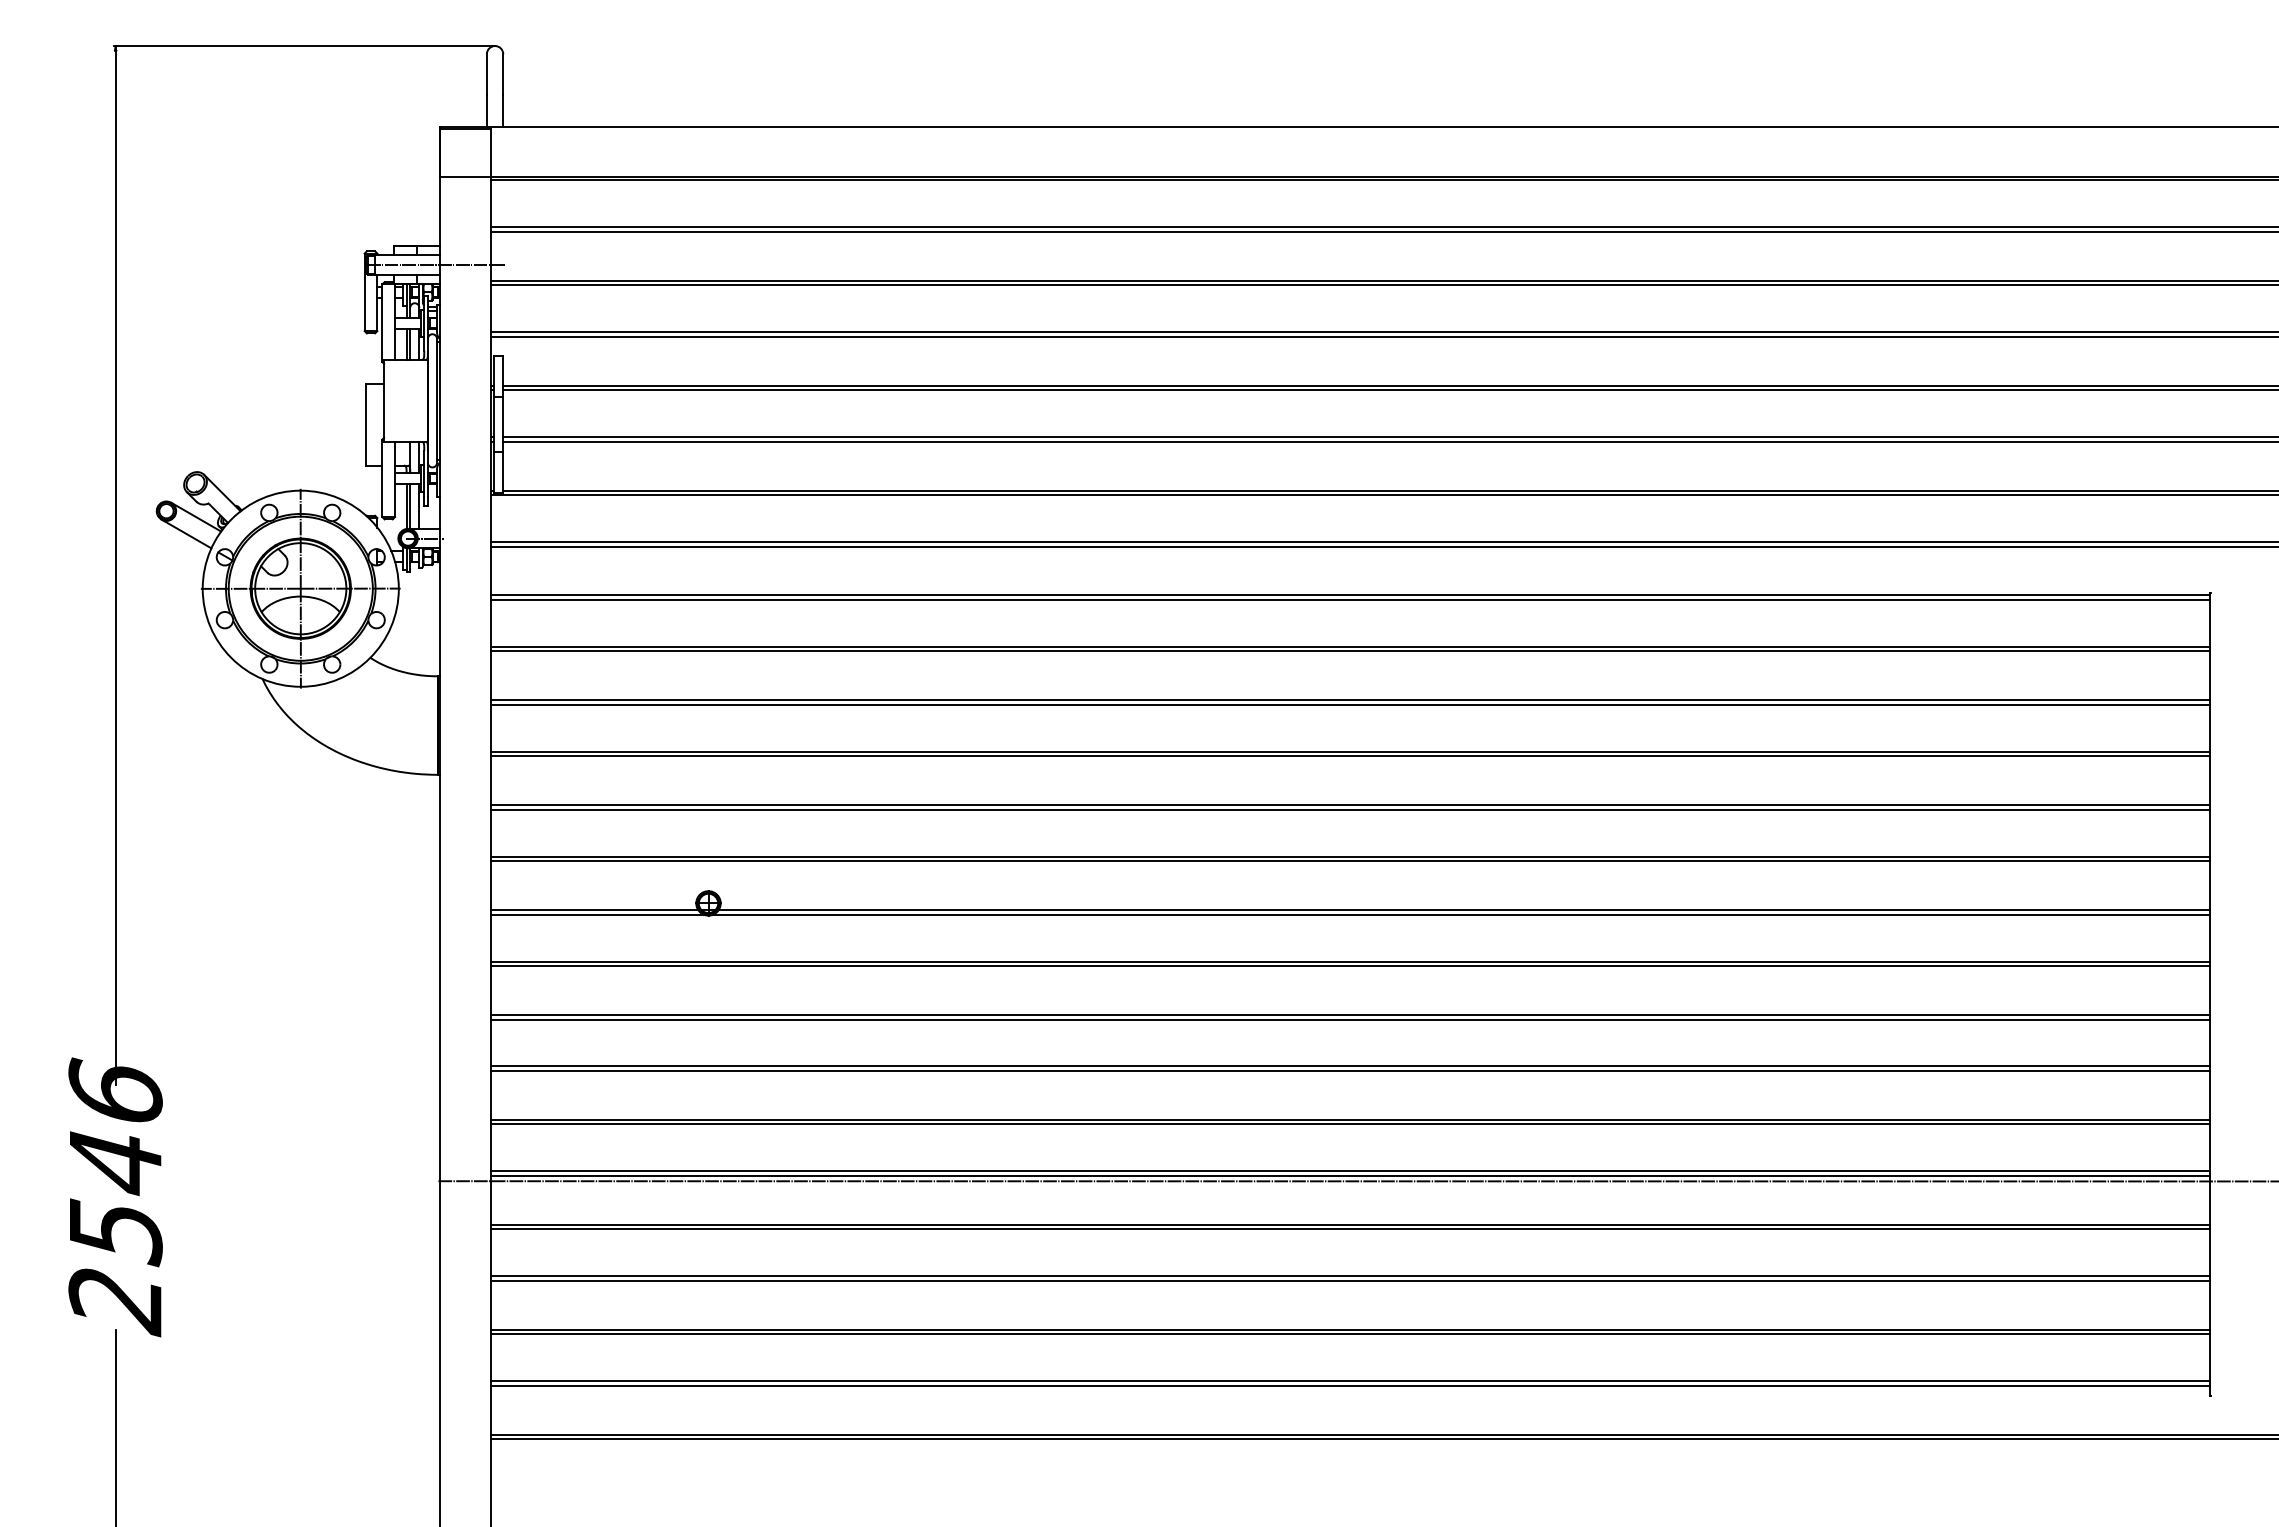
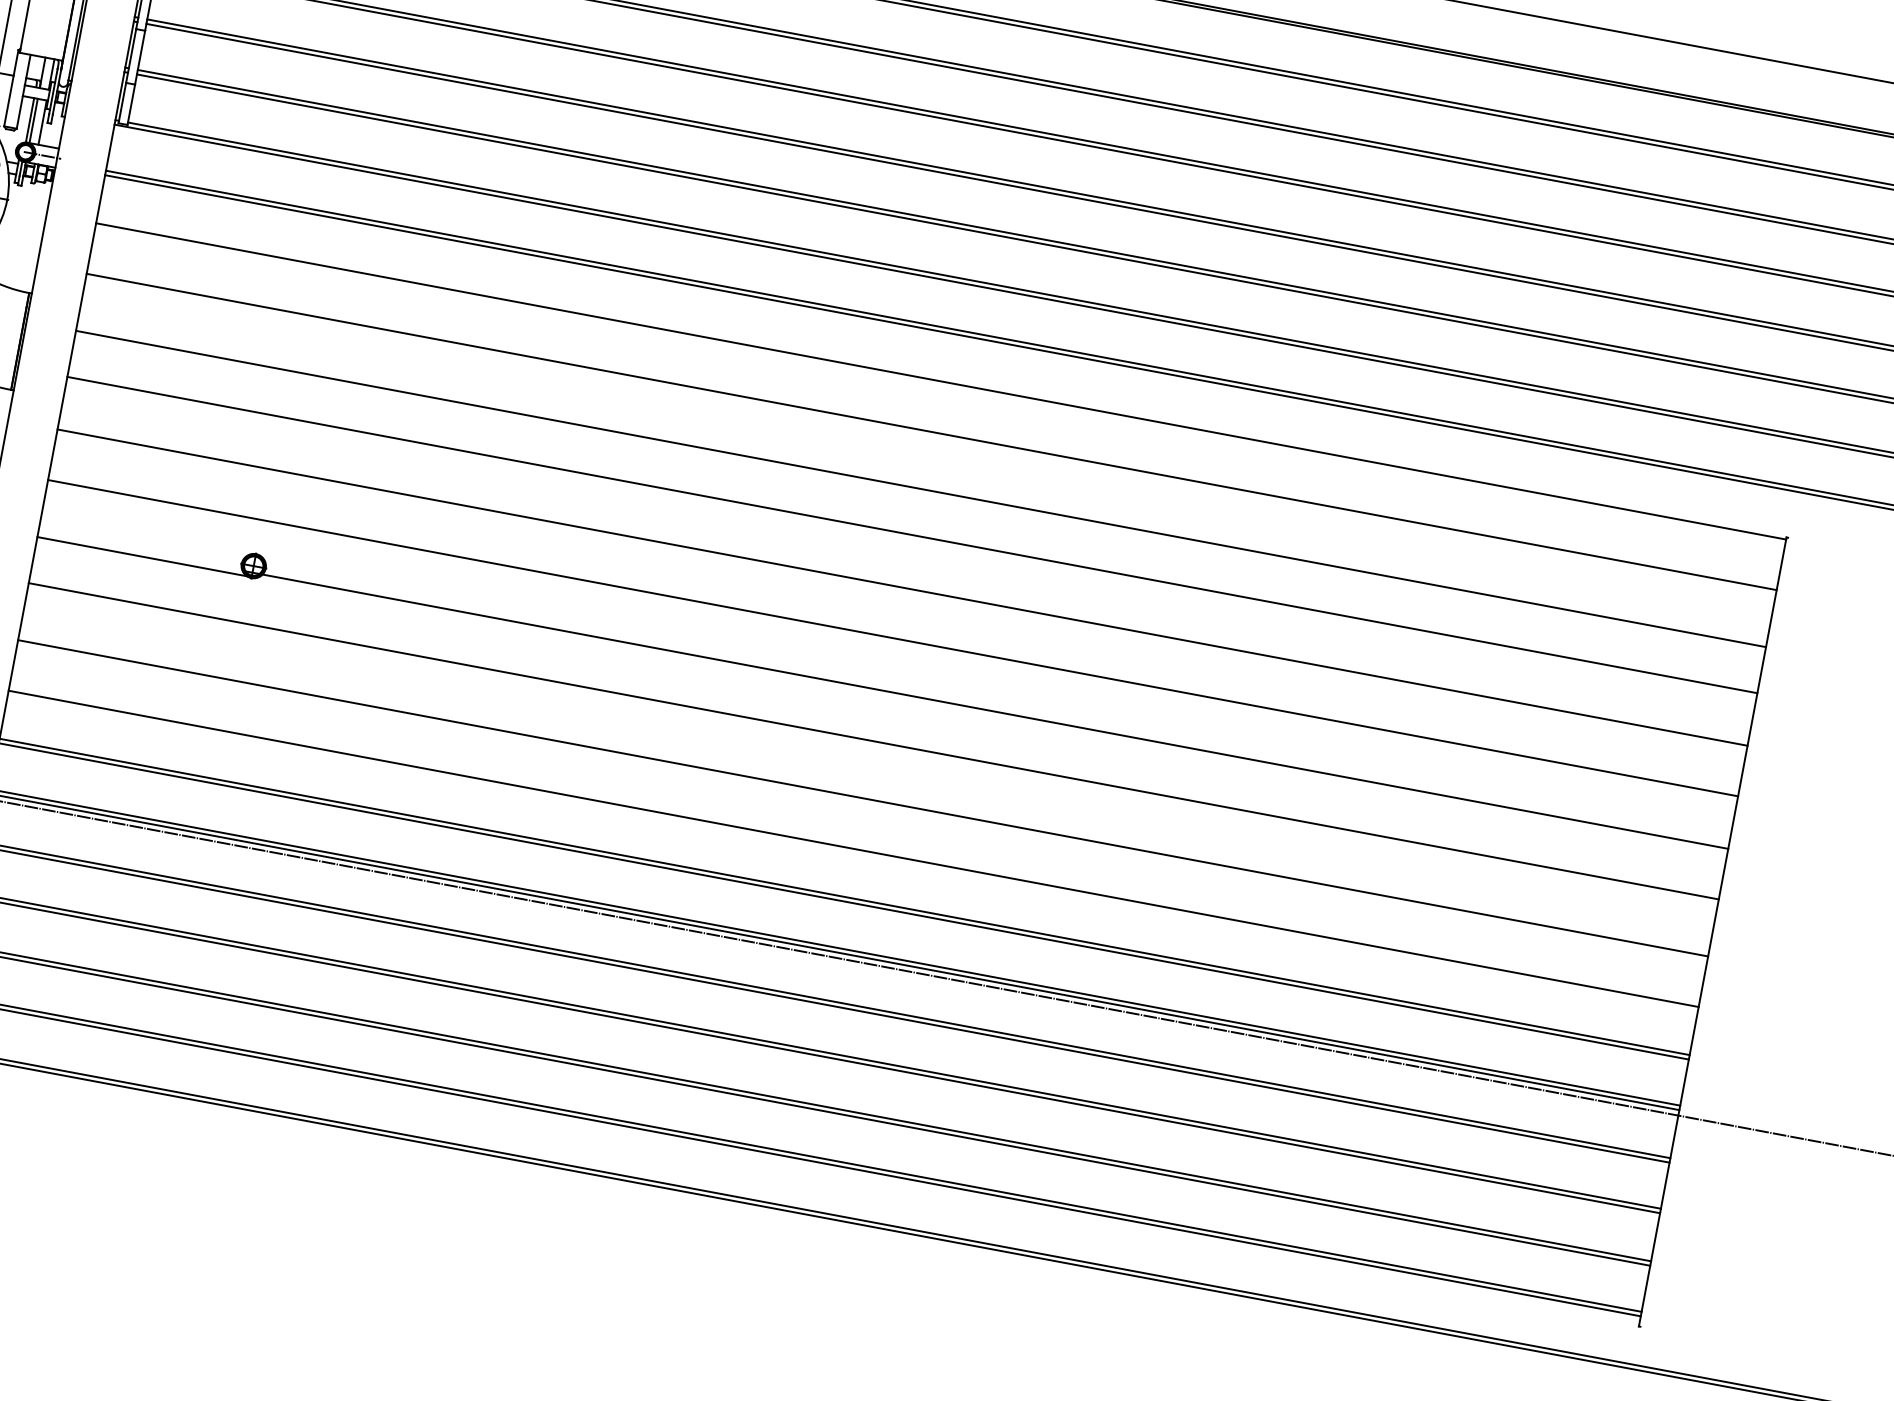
line: (1349, 599) -> (939, 385), removed
line: (1349, 651) -> (930, 436), removed
line: (1349, 700) -> (921, 484), removed
line: (1349, 756) -> (910, 539), removed
line: (1349, 809) -> (901, 591), removed
line: (1349, 861) -> (891, 642), removed
line: (594, 910) -> (140, 552), removed
line: (1461, 914) -> (991, 715), removed
line: (1349, 966) -> (872, 746), removed
line: (1349, 1014) -> (863, 793), removed
line: (1349, 1066) -> (853, 844), removed

